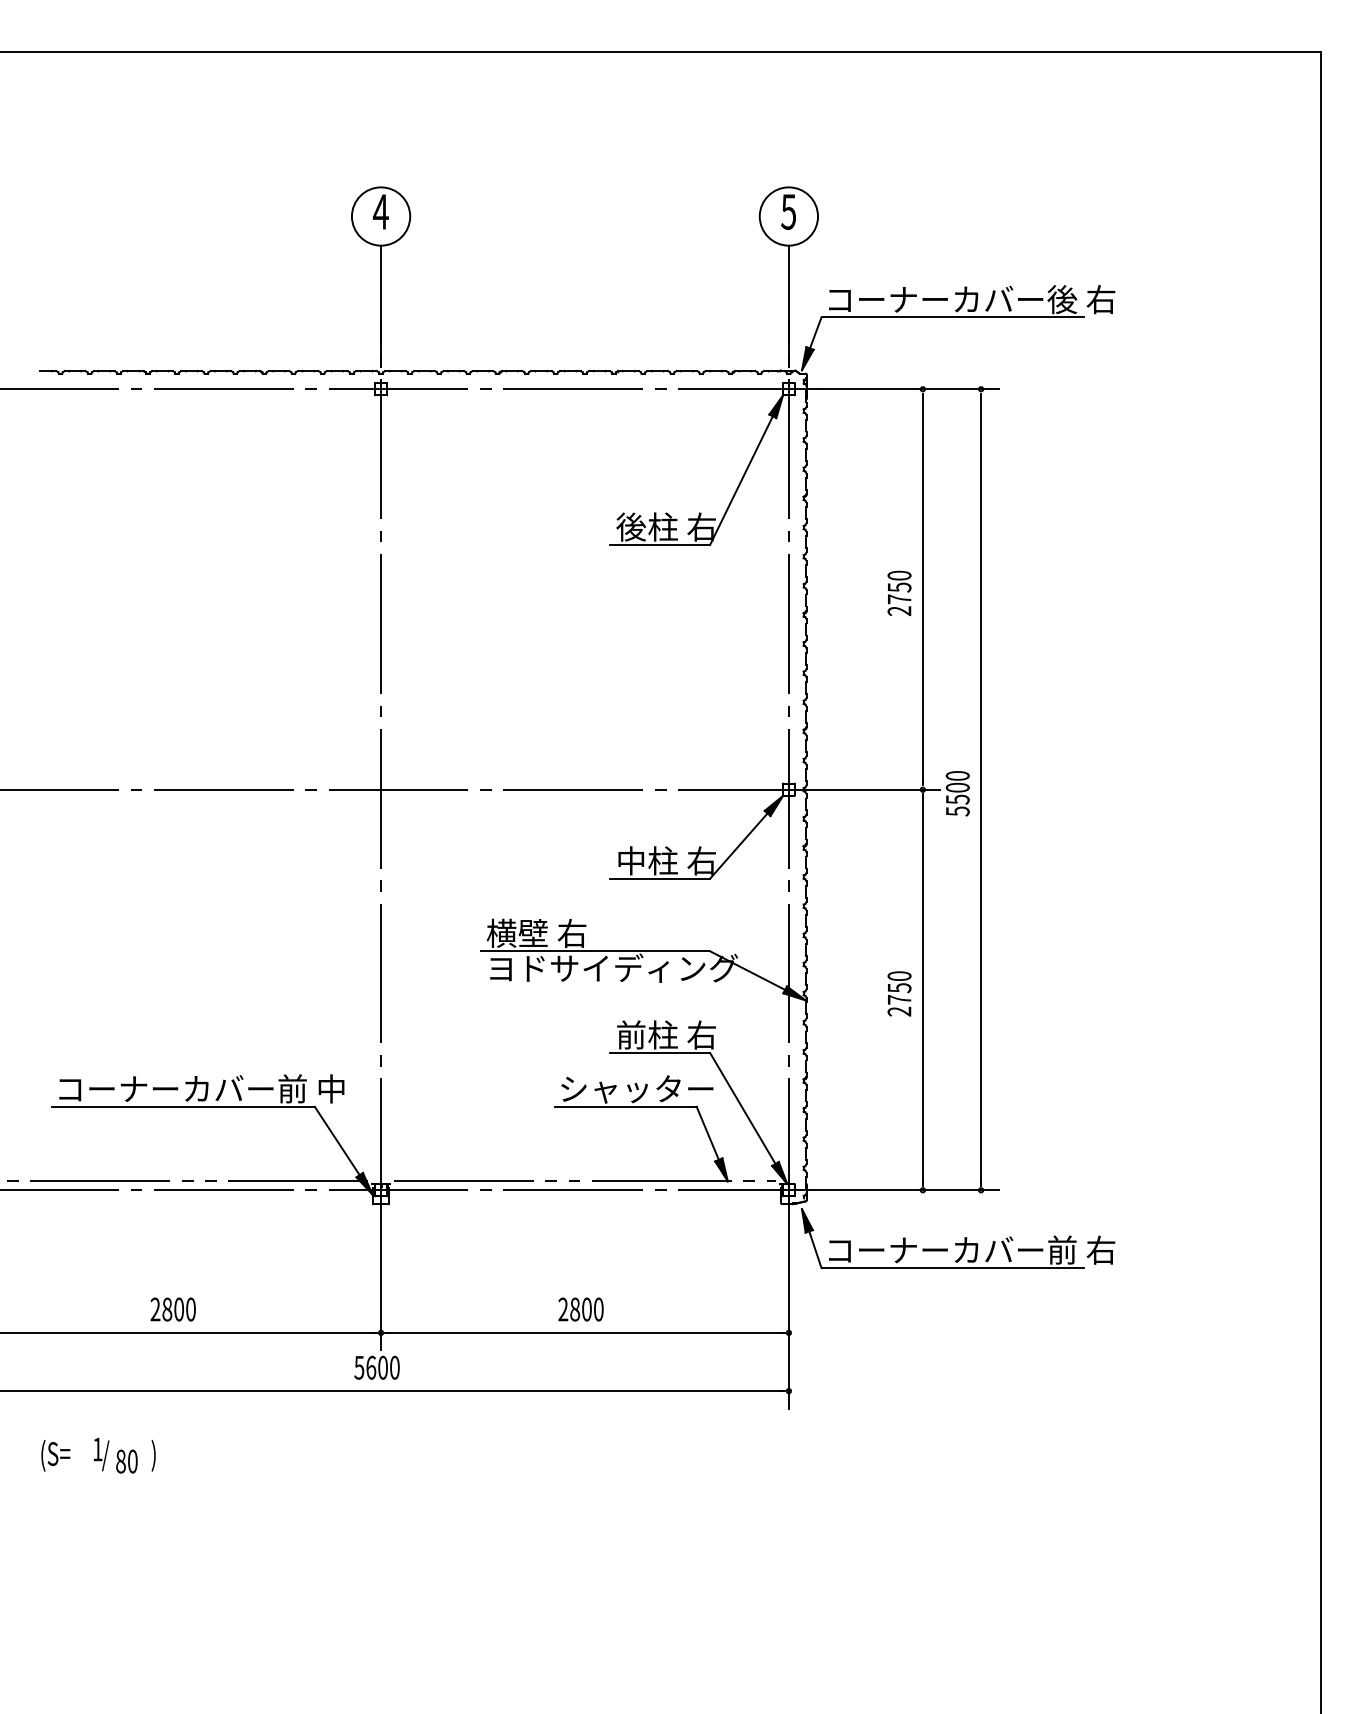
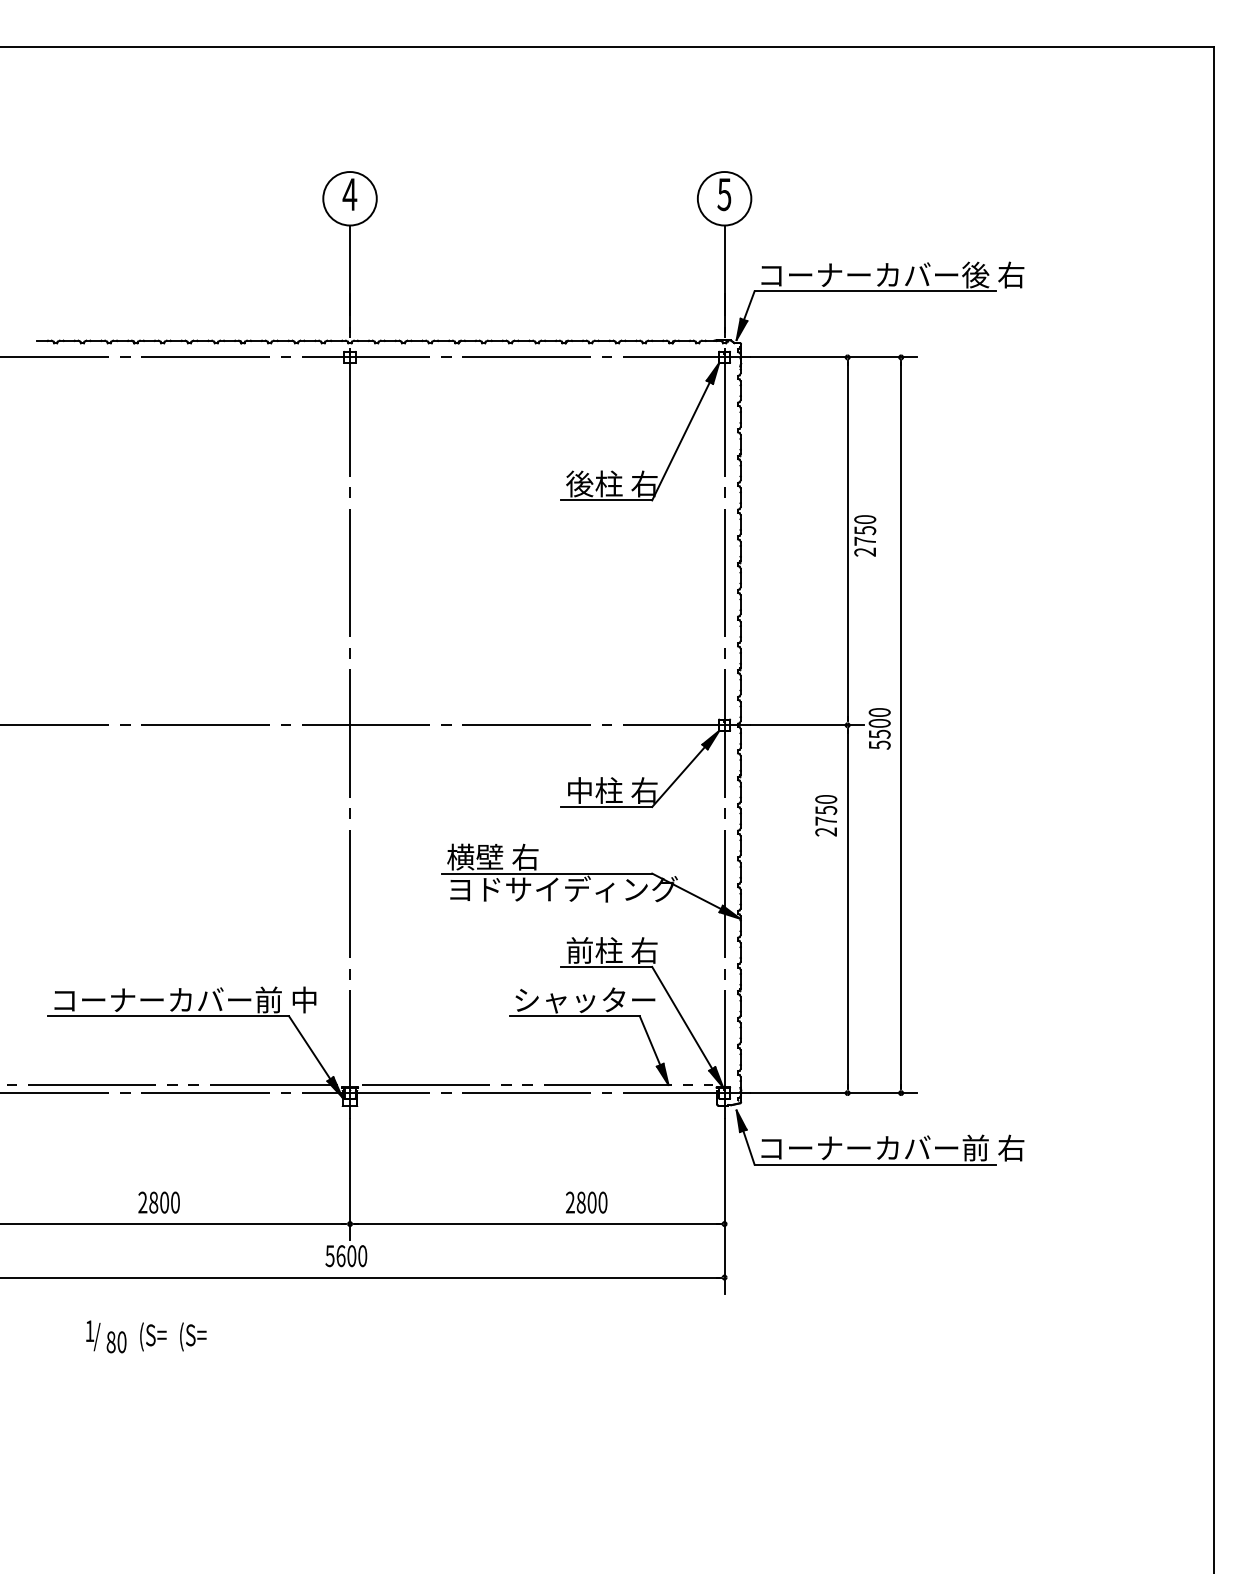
text: (899, 592) -> (865, 535), moved
text: (899, 993) -> (826, 815), moved
text: (580, 1309) -> (586, 1202), moved
text: (56, 1455) -> (193, 1336), moved
text: (165, 1455) -> (152, 1336), ) -> (S=

